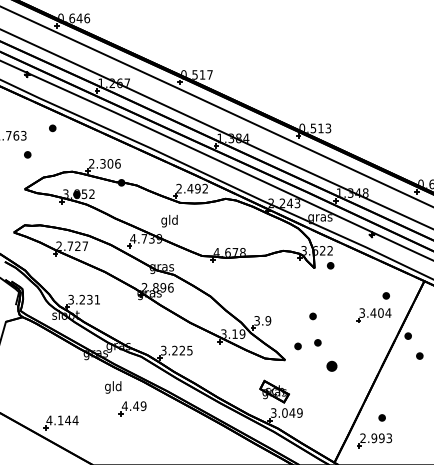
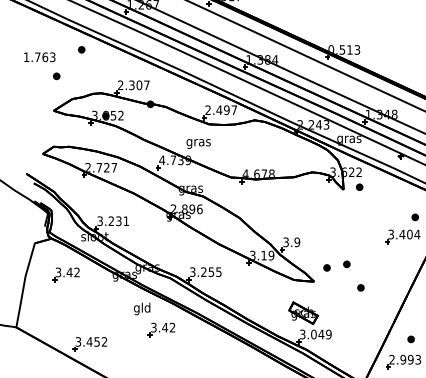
text: (117, 163) -> (146, 84), 2.306 -> 2.307
text: (205, 188) -> (234, 109), 2.492 -> 2.497
text: (169, 220) -> (198, 141), gld -> gras
part: (312, 316) -> (341, 237), removed
text: (182, 350) -> (211, 271), 3.225 -> 3.255
part: (36, 353) -> (65, 274), added
part: (331, 366) -> (360, 287), size x0.62
text: (133, 406) -> (162, 327), 4.49 -> 3.42
text: (62, 420) -> (91, 341), 4.144 -> 3.452

